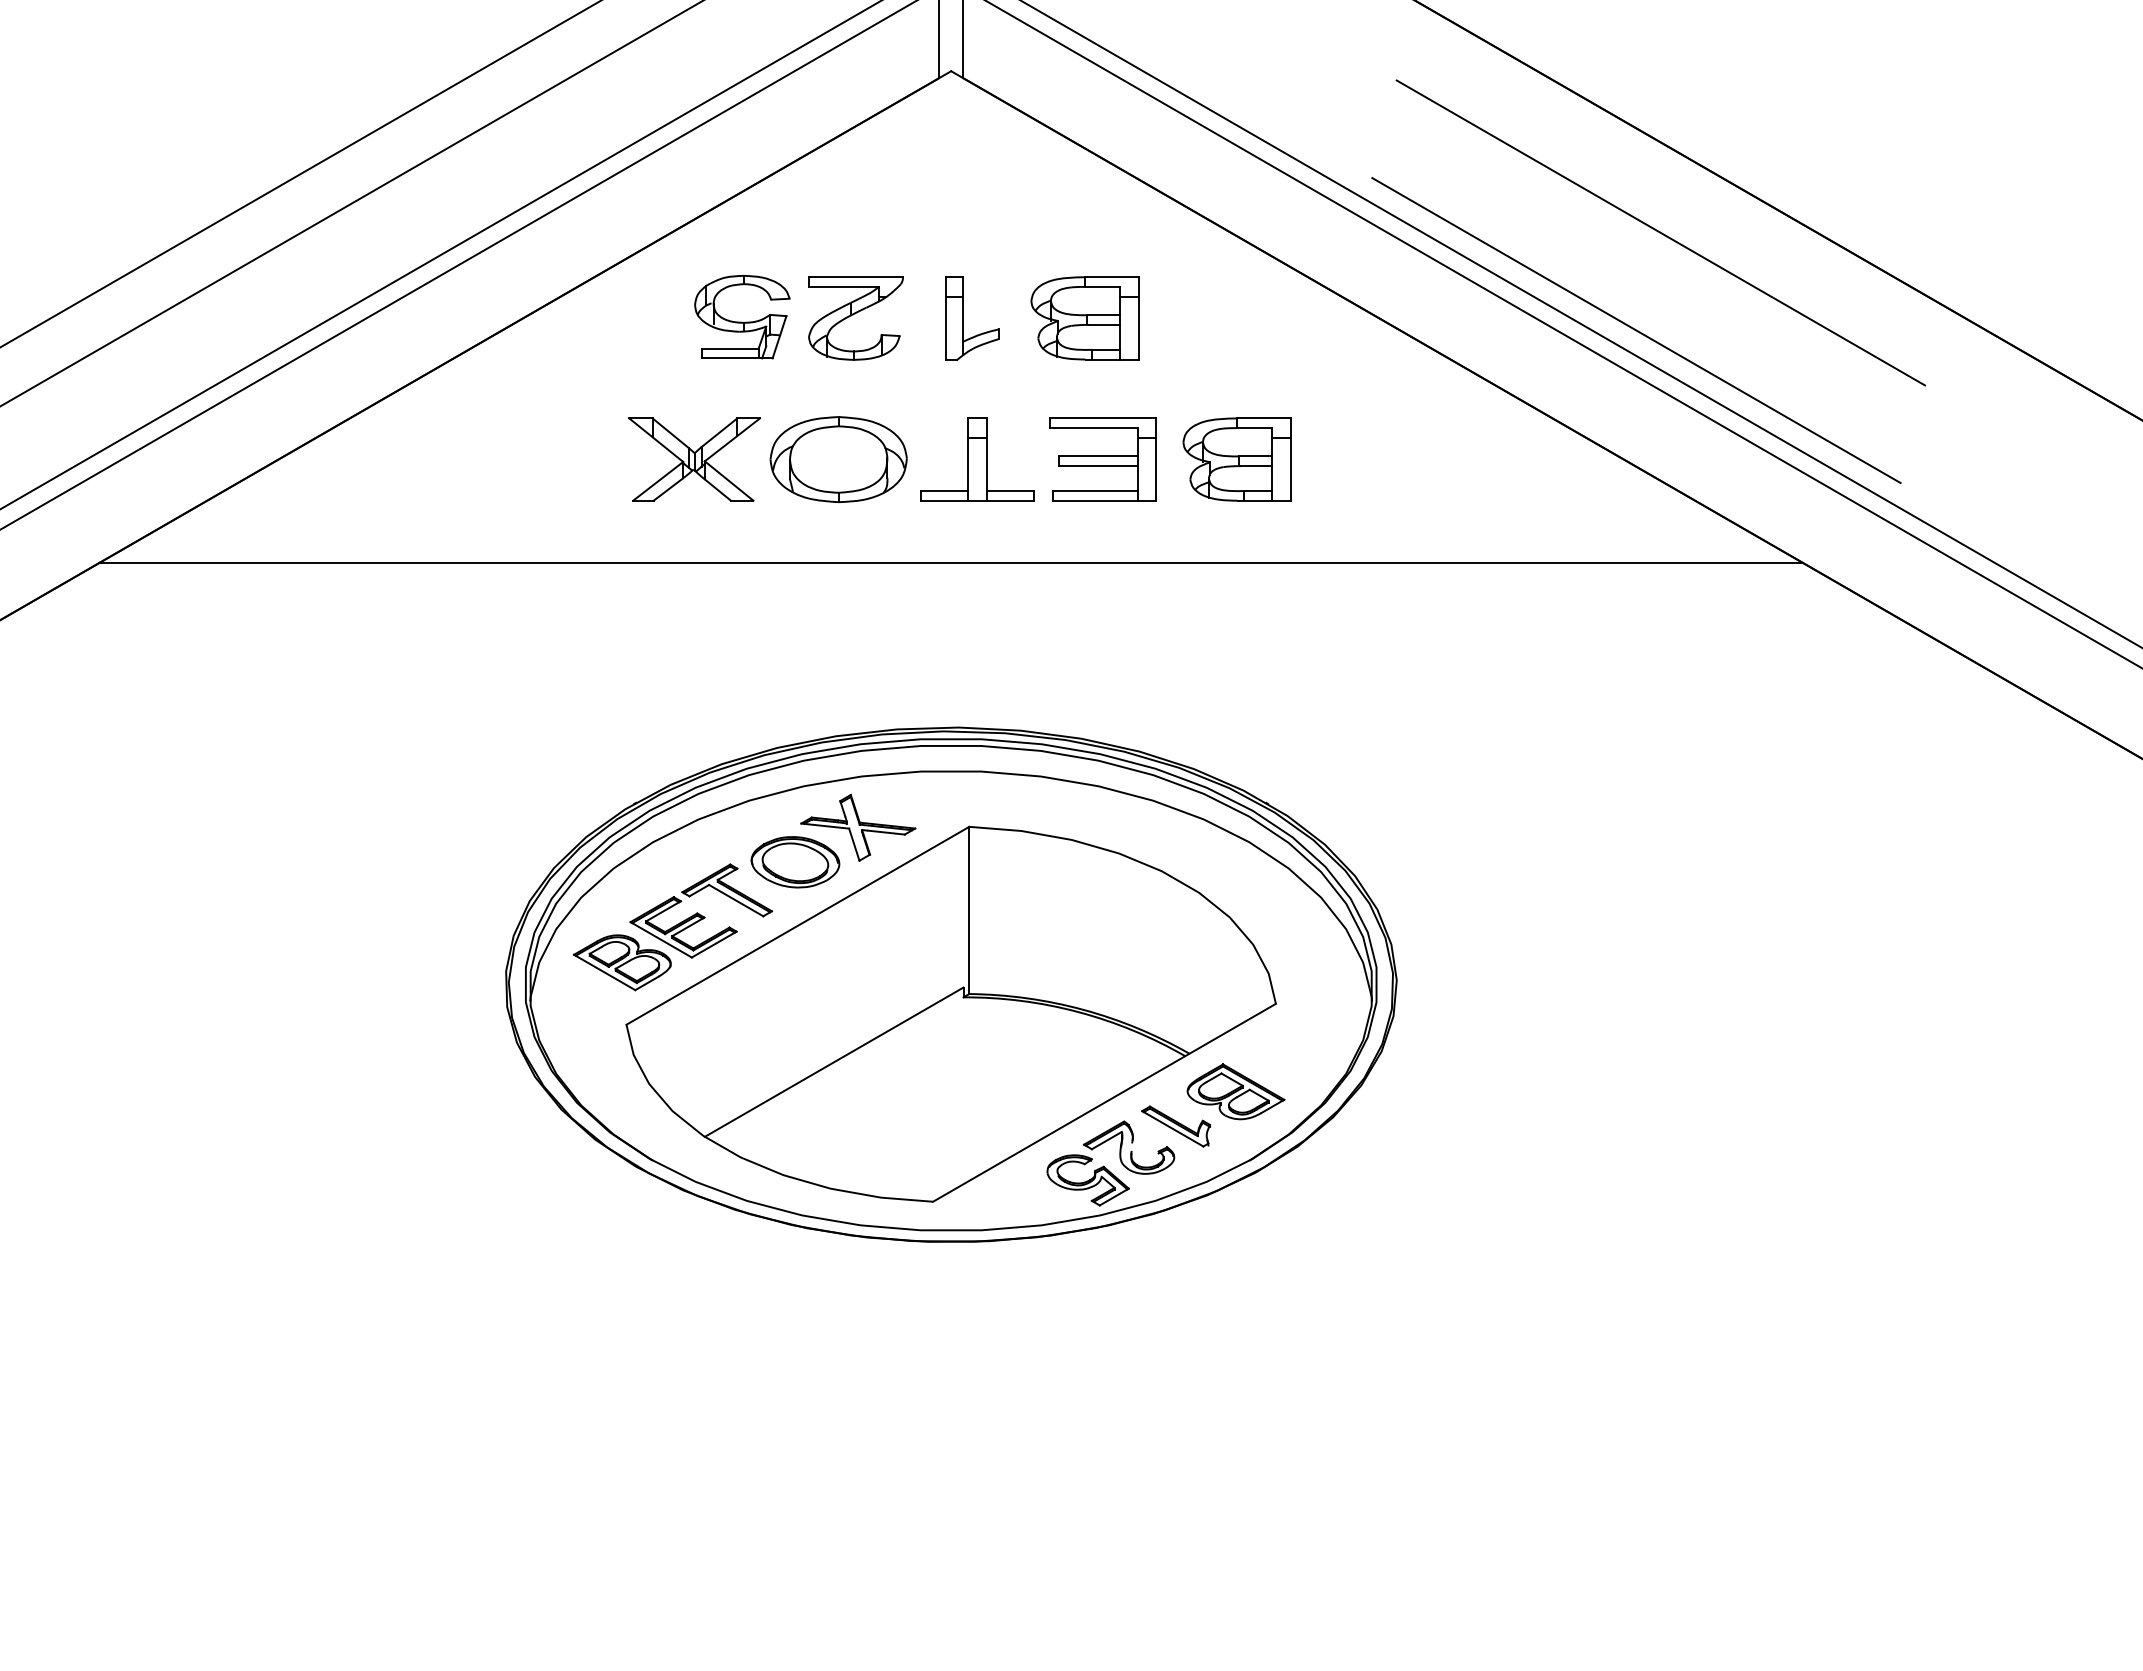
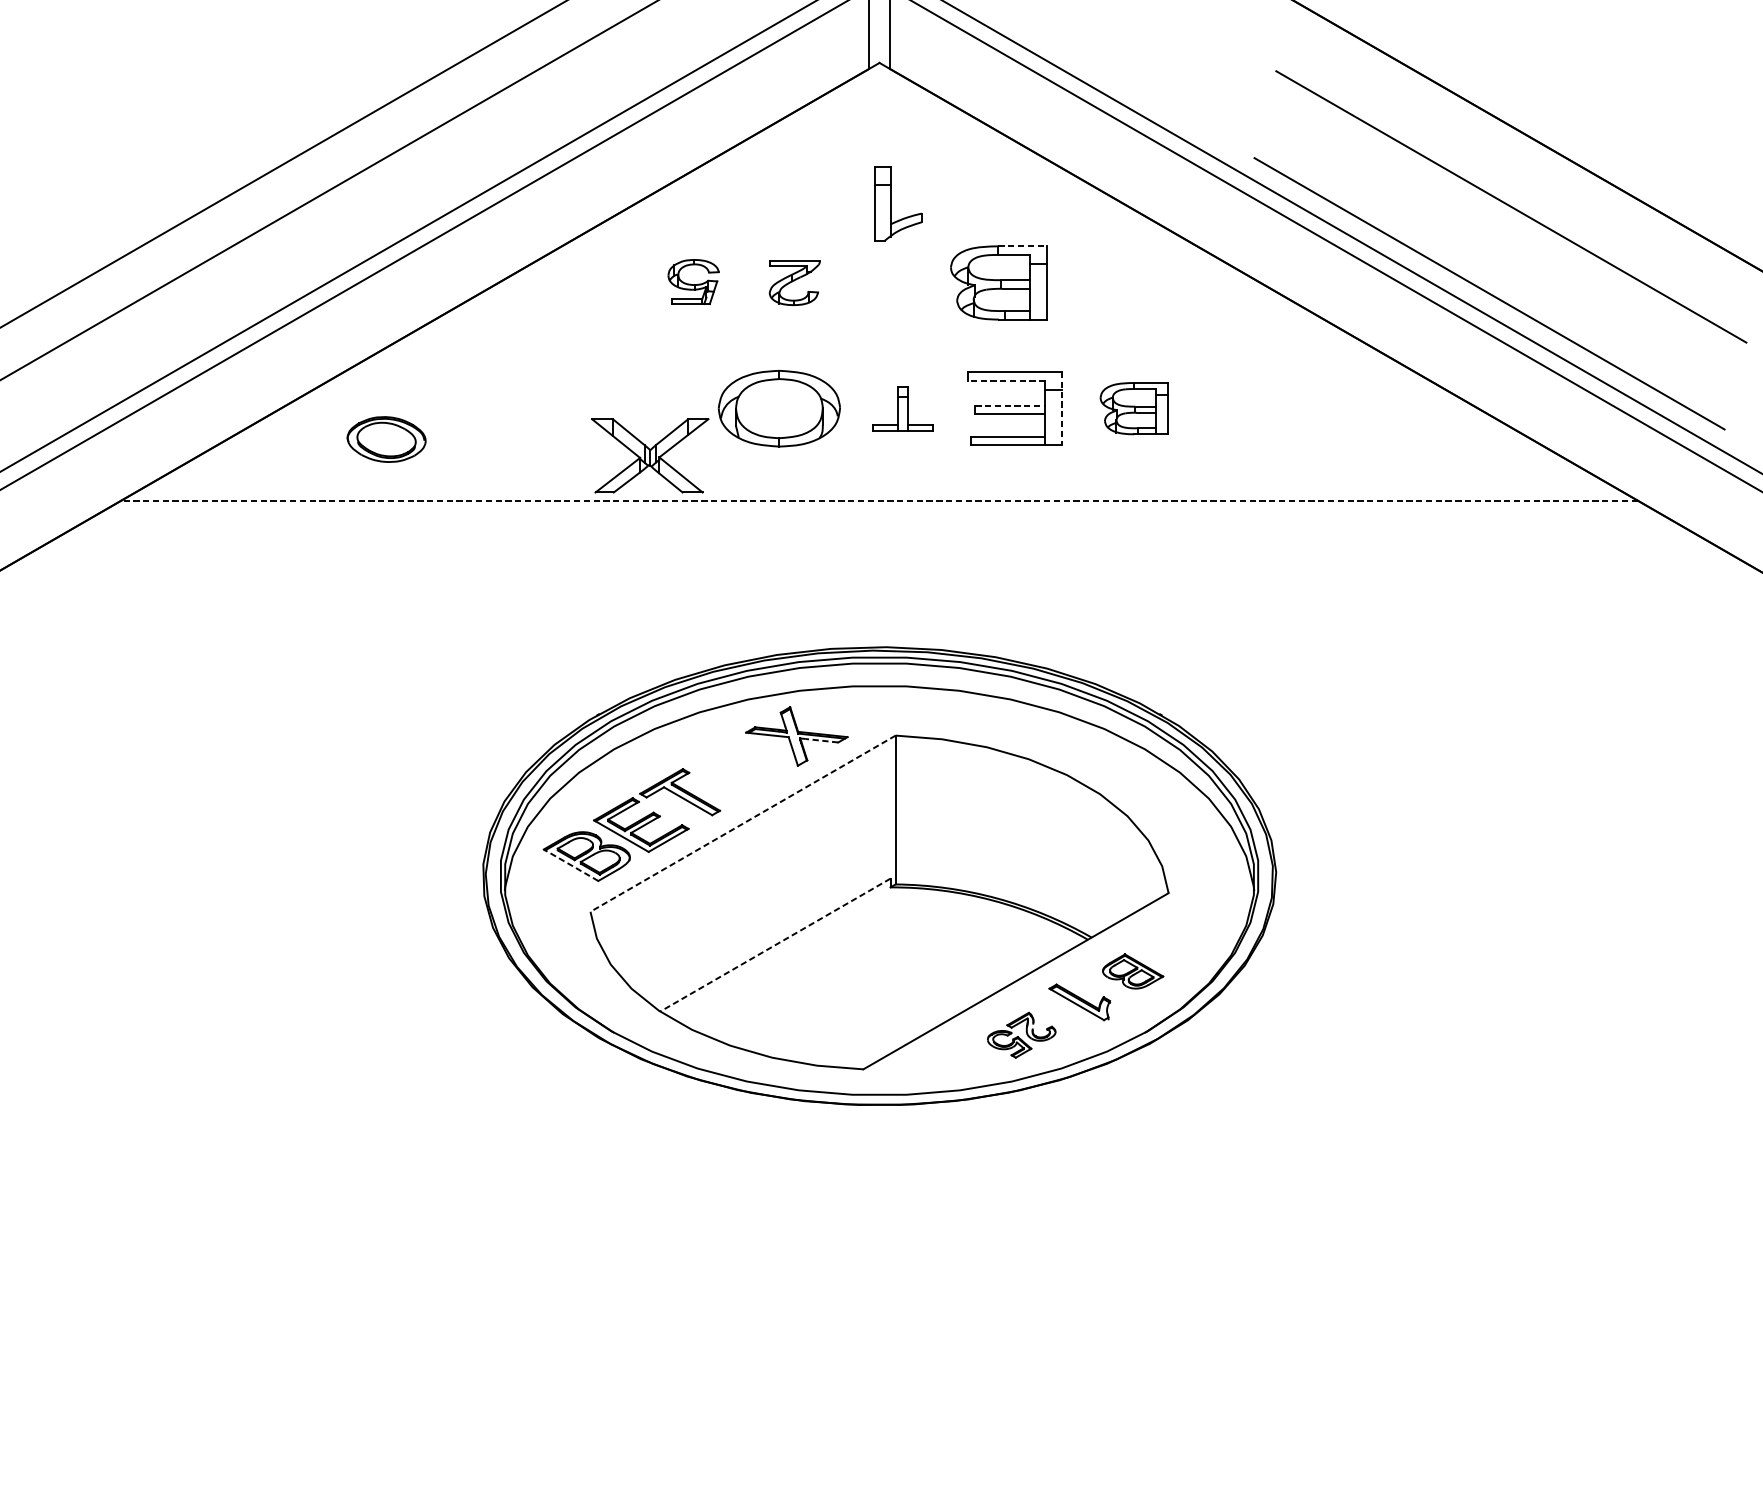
line: (1112, 277) -> (1023, 246), solid -> dashed
part: (742, 317) -> (693, 282), size x0.6
part: (855, 318) -> (794, 283), size x0.6
part: (963, 318) -> (890, 203), moved
line: (1093, 428) -> (1006, 380), solid -> dashed
line: (1098, 456) -> (1010, 405), solid -> dashed
part: (694, 459) -> (650, 455), moved
part: (977, 459) -> (902, 408), size x0.6
part: (1236, 459) -> (1133, 408), size x0.7
line: (1156, 460) -> (1062, 409), solid -> dashed
line: (951, 562) -> (879, 500), solid -> dashed
line: (886, 832) -> (821, 740), solid -> dashed
part: (795, 862) -> (386, 439), moved
line: (797, 925) -> (742, 823), solid -> dashed
line: (604, 972) -> (570, 865), solid -> dashed
line: (833, 1062) -> (774, 945), solid -> dashed
part: (1235, 1091) -> (1132, 971), size x0.7
part: (1110, 1163) -> (1021, 1035), size x0.6

